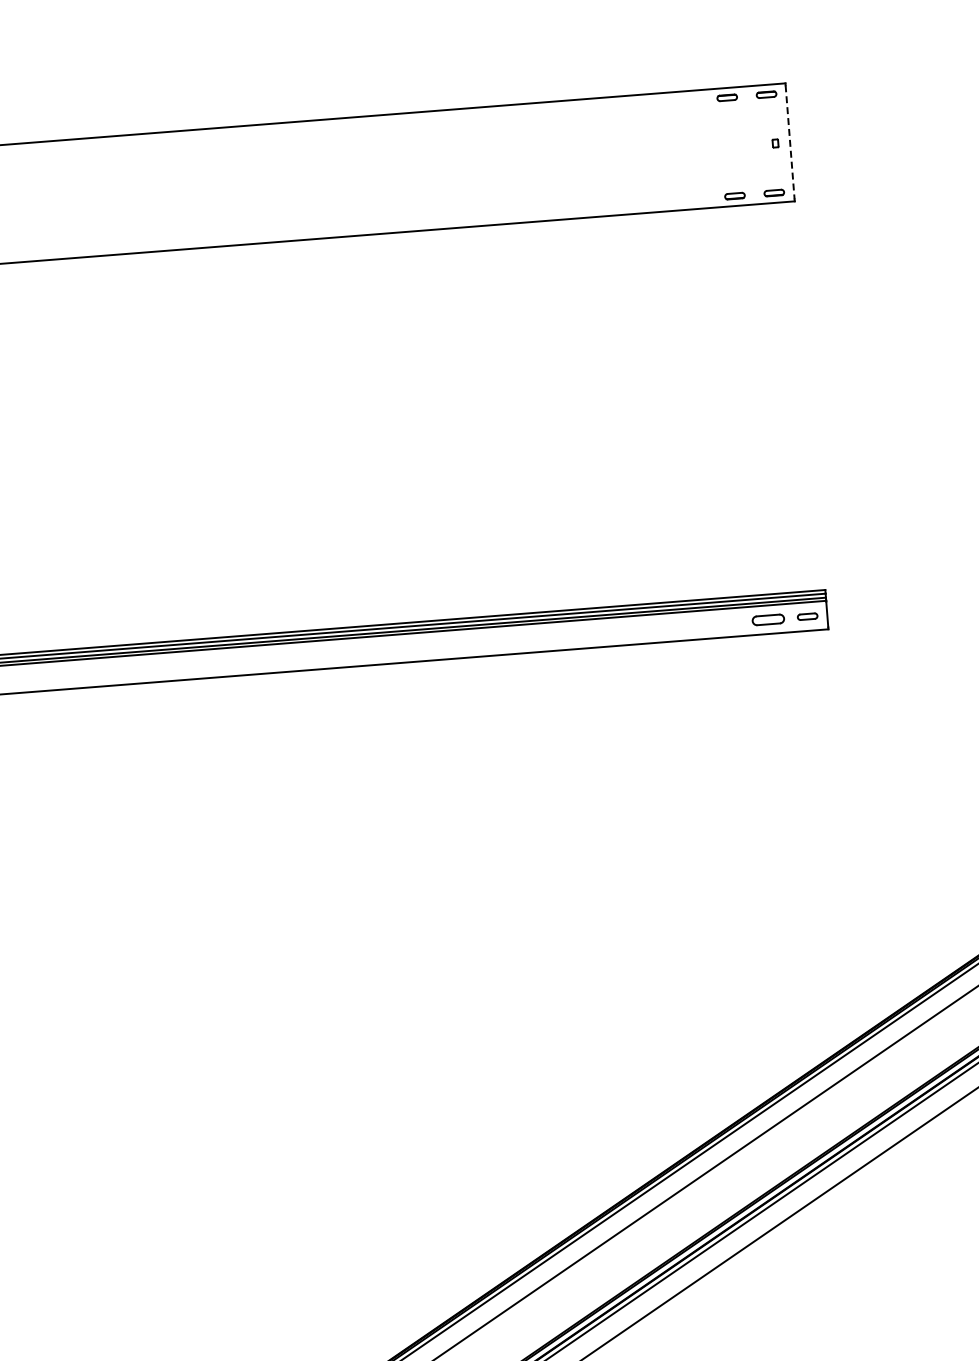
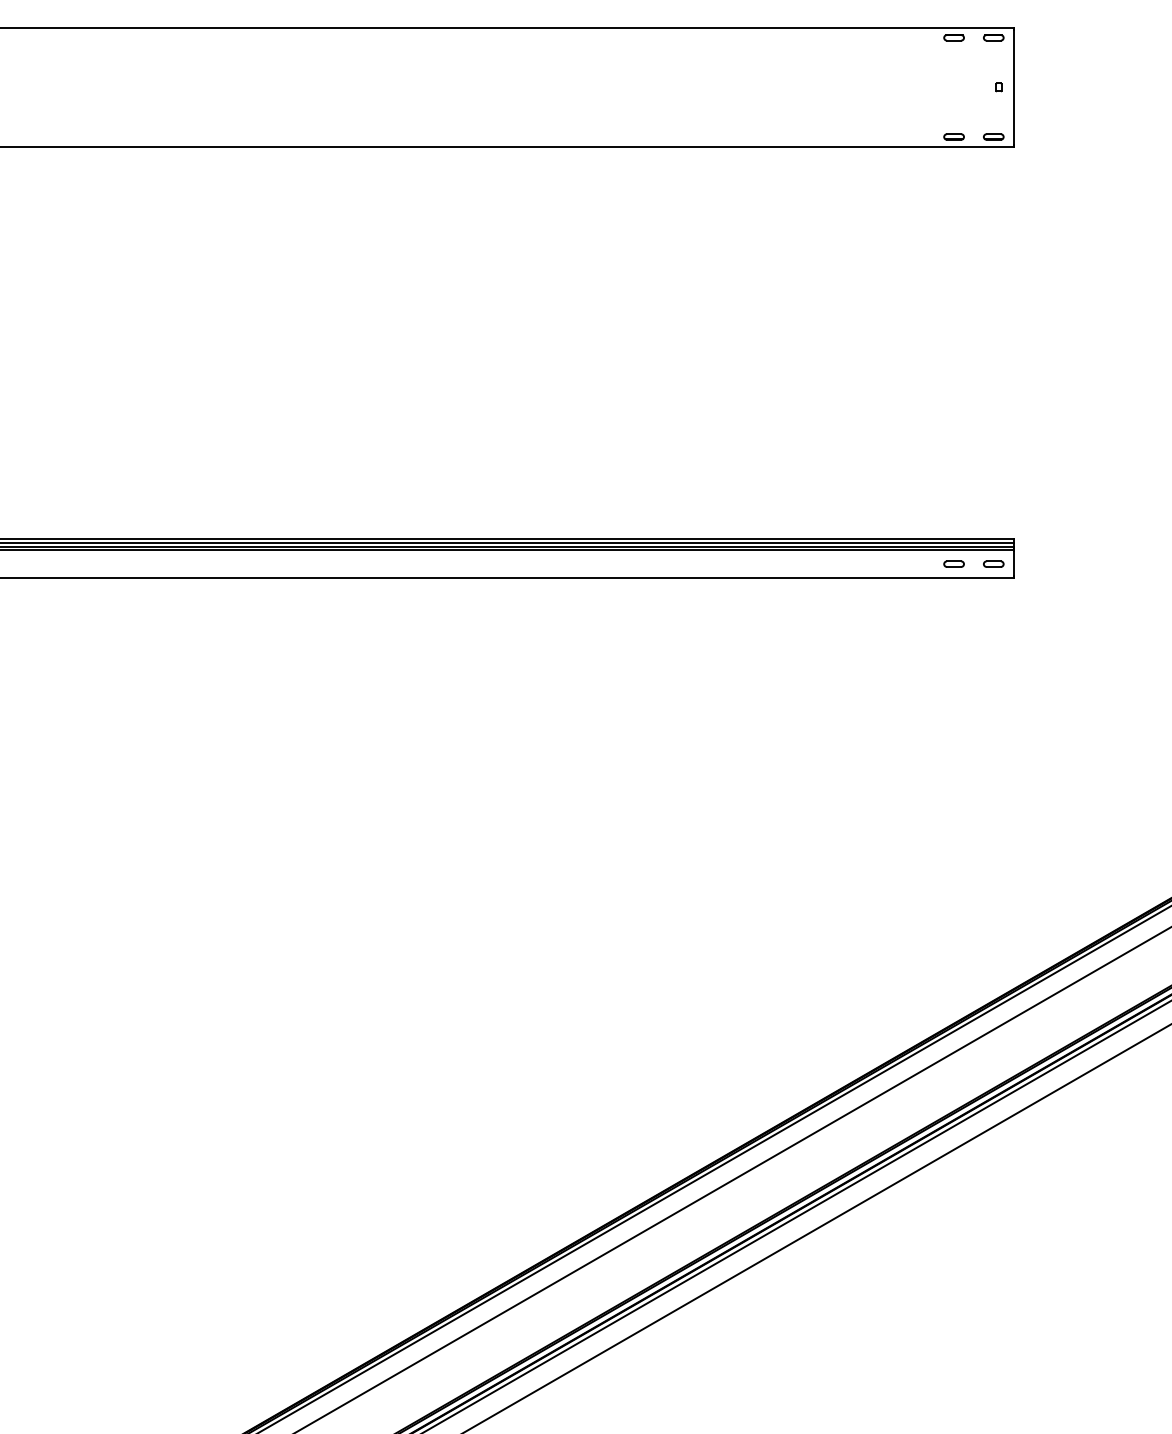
line: (790, 142) -> (1013, 87), dashed -> solid
part: (767, 619) -> (953, 563), size x0.62

